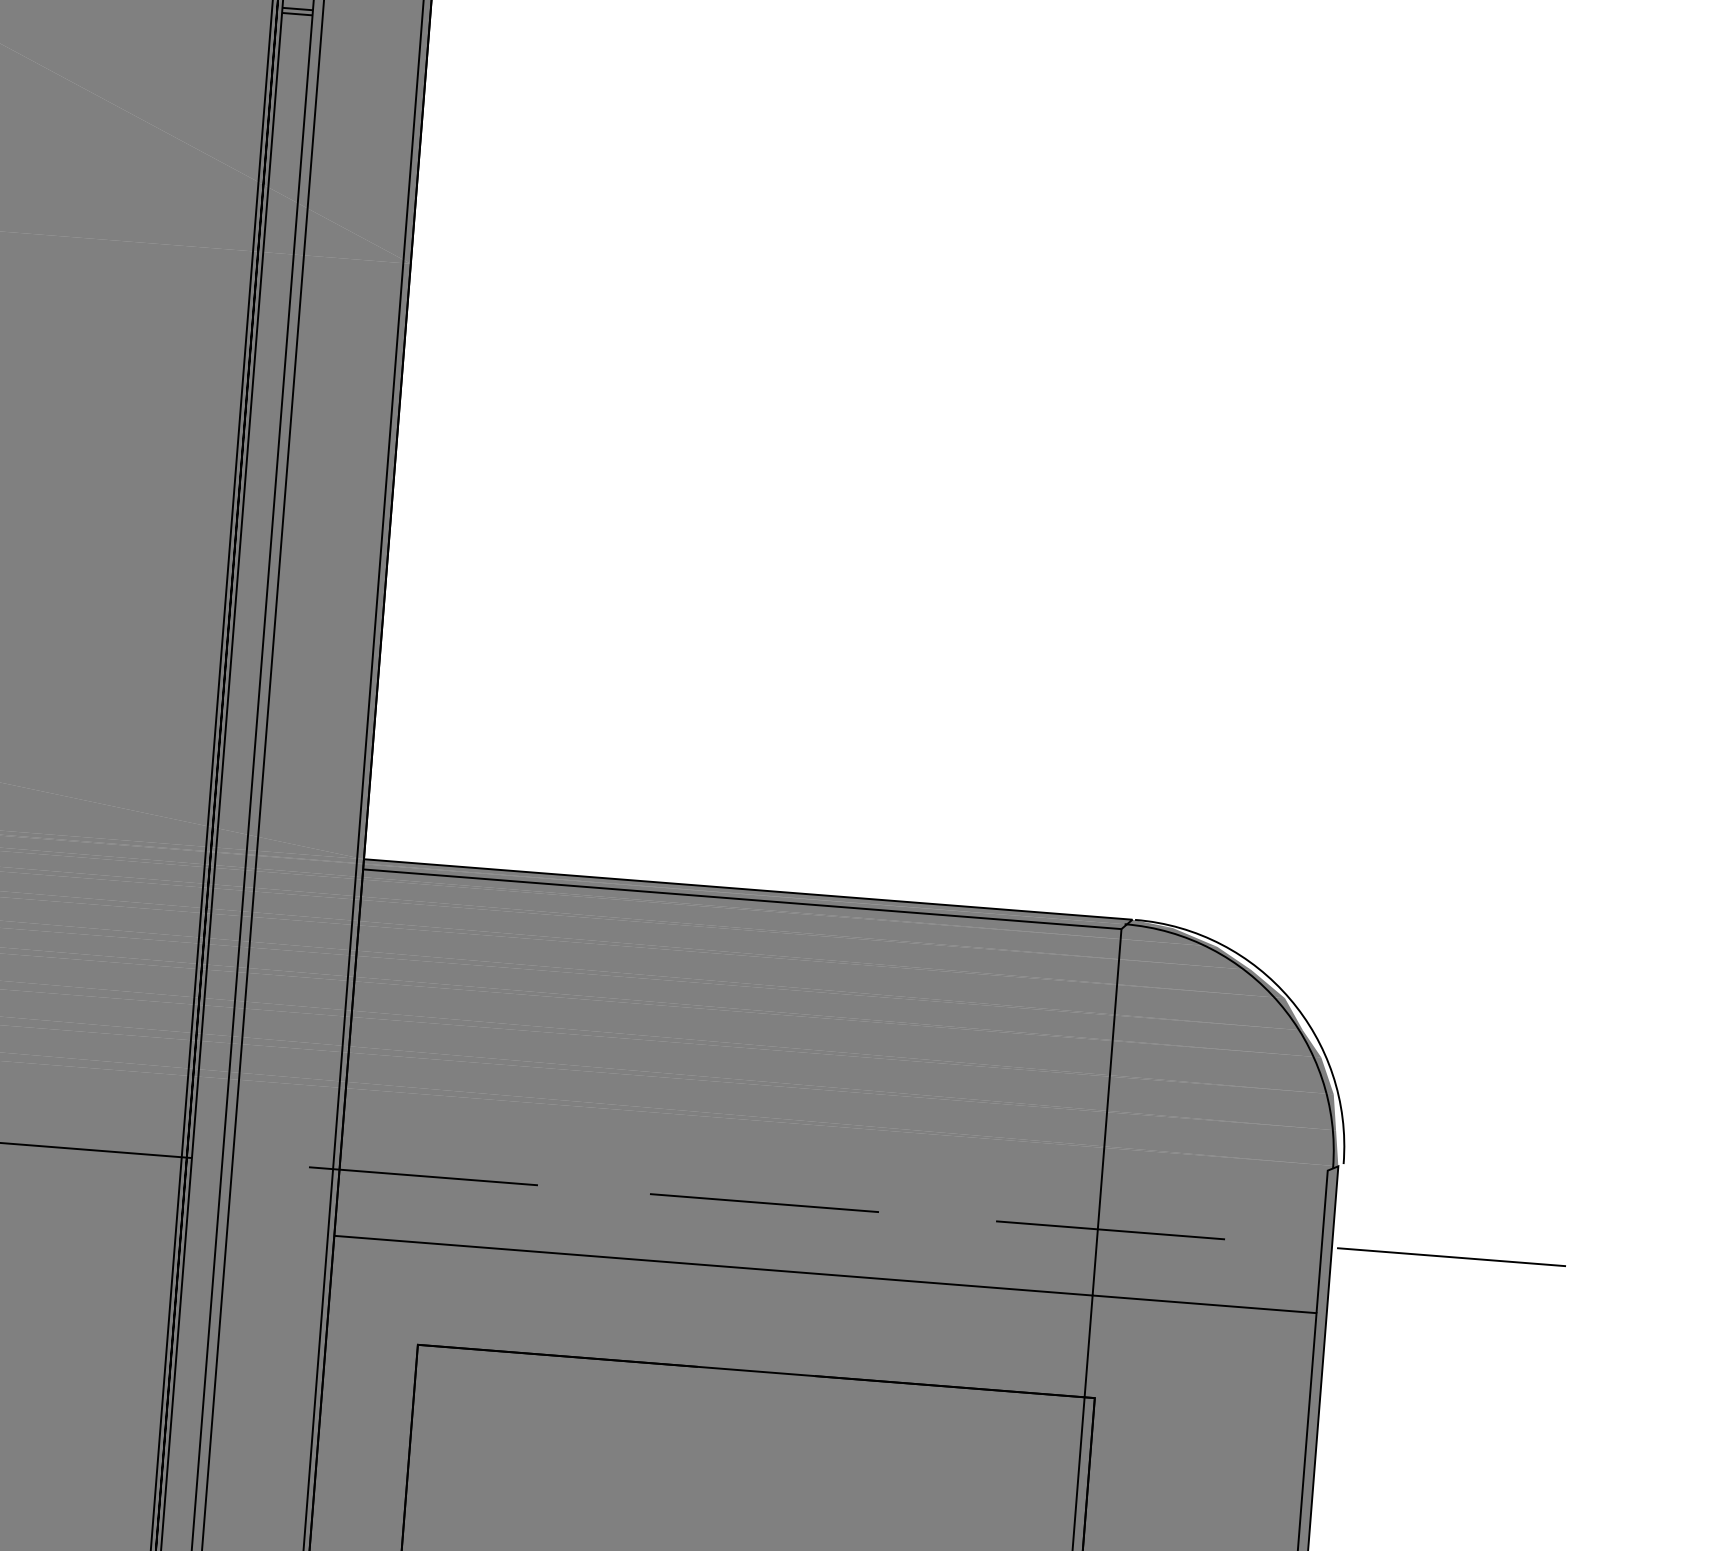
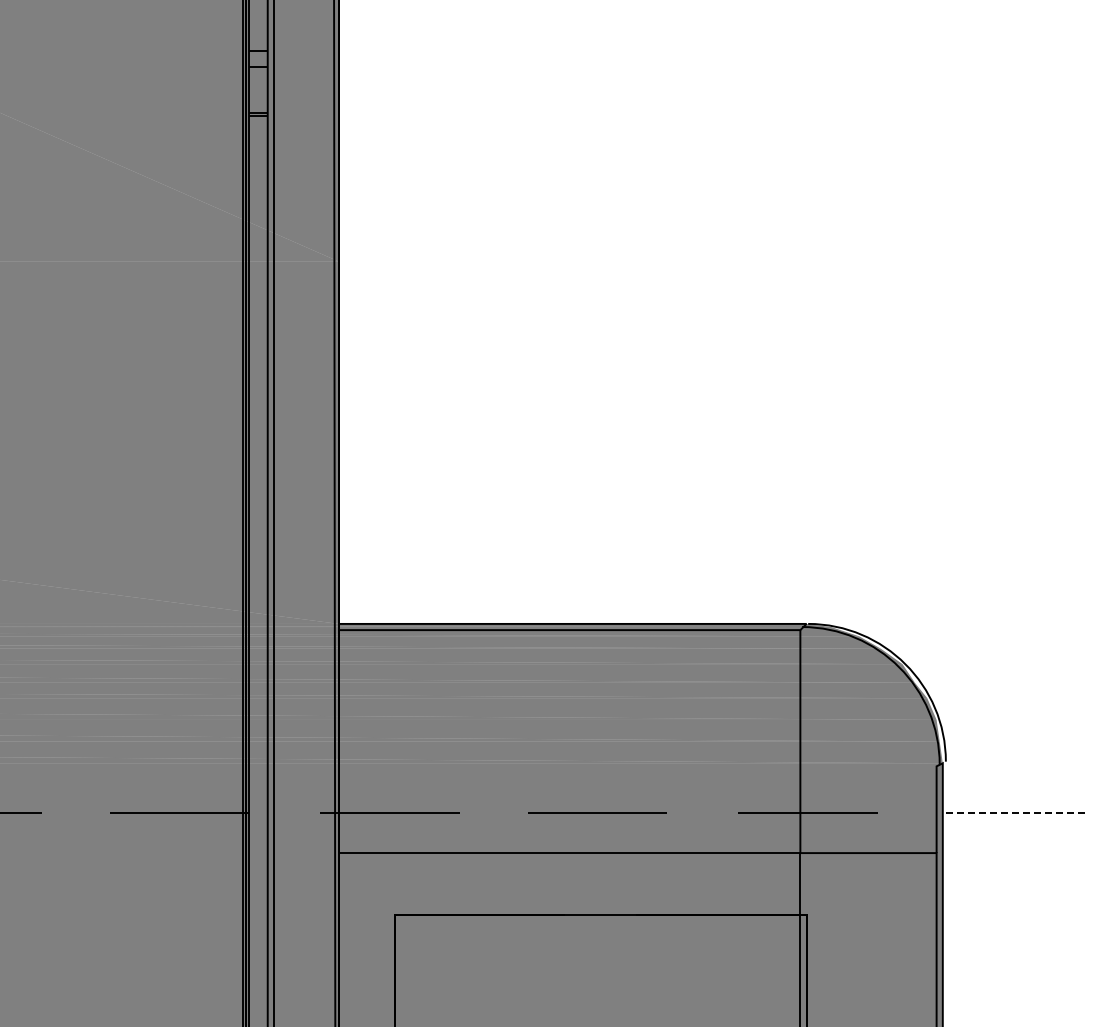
line: (1451, 1256) -> (1015, 812), solid -> dashed

